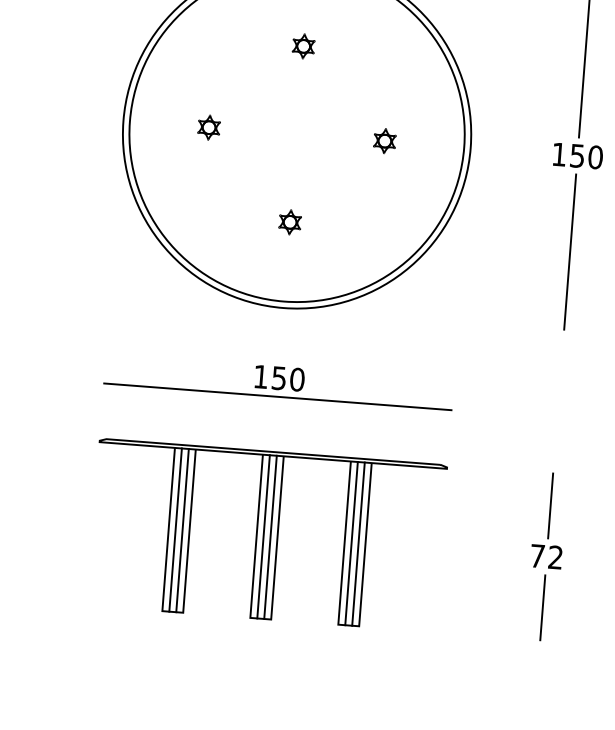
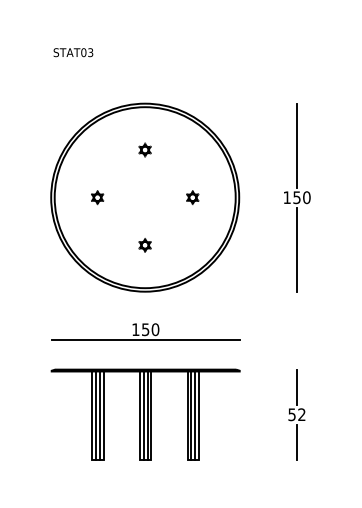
text: (536, 555) -> (291, 414), 72 -> 52

